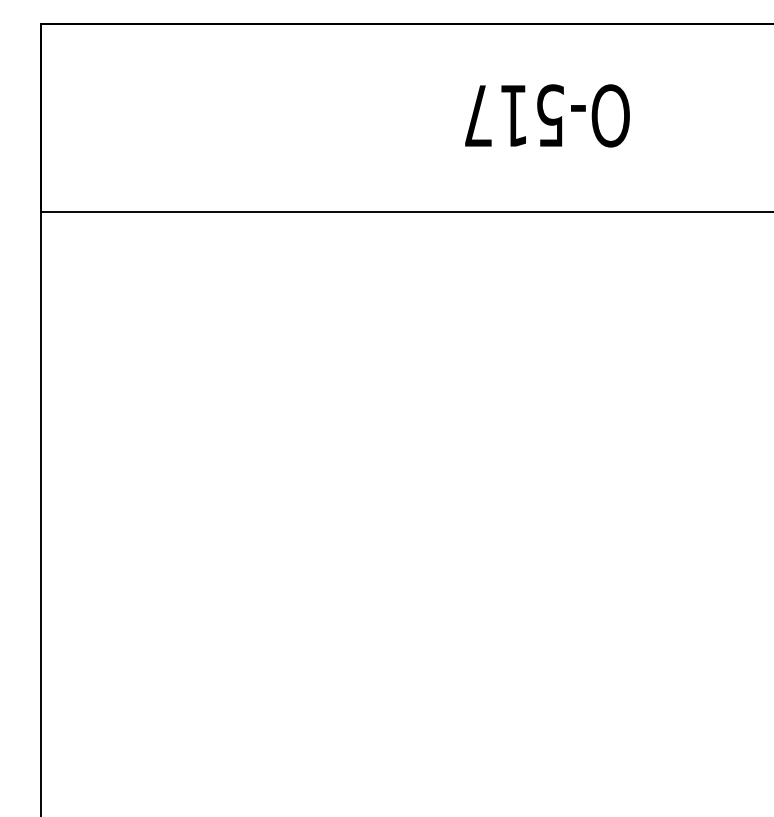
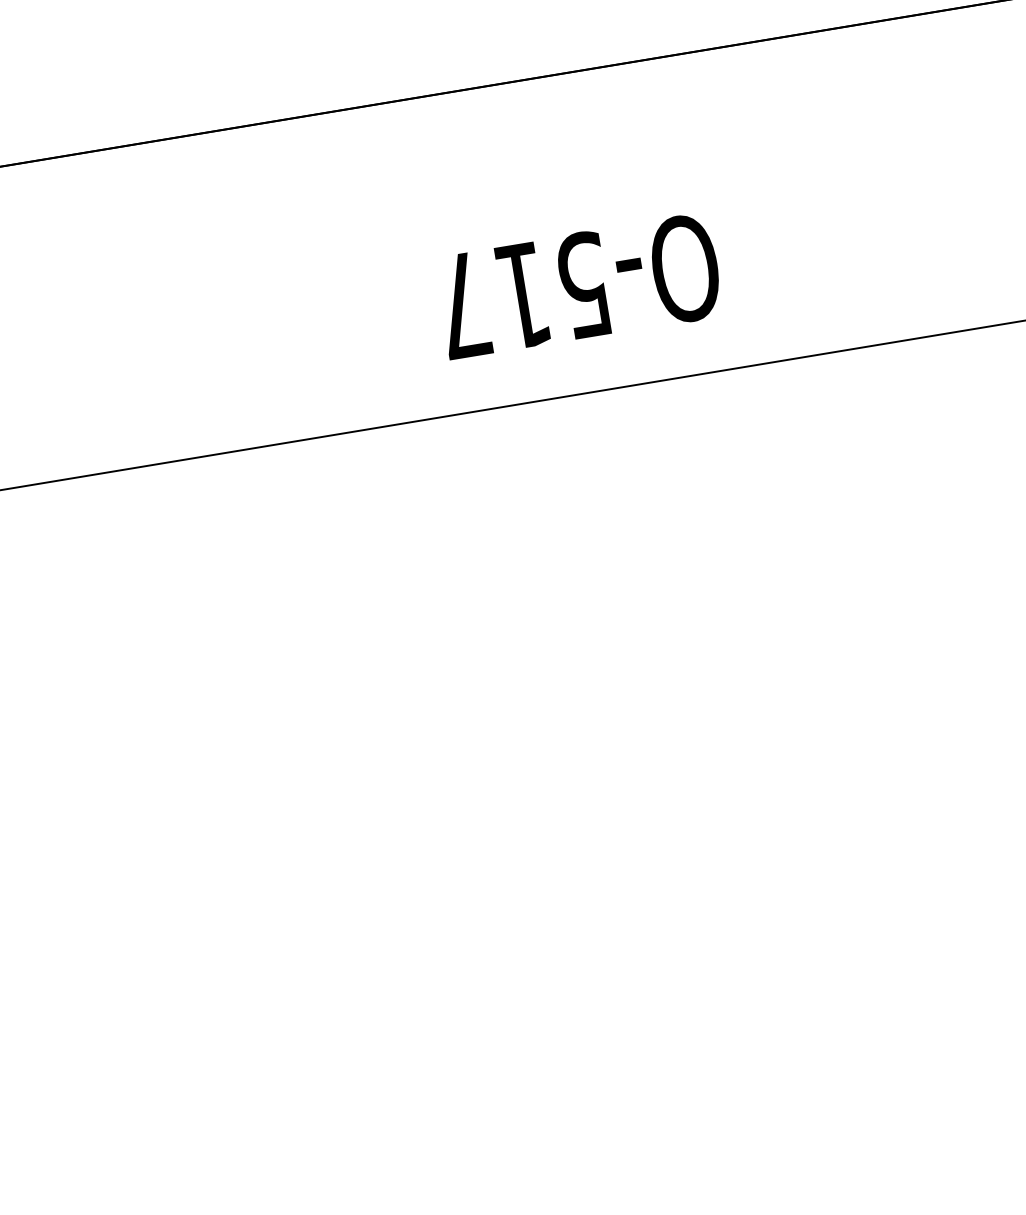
text: (547, 115) -> (579, 285), moved

